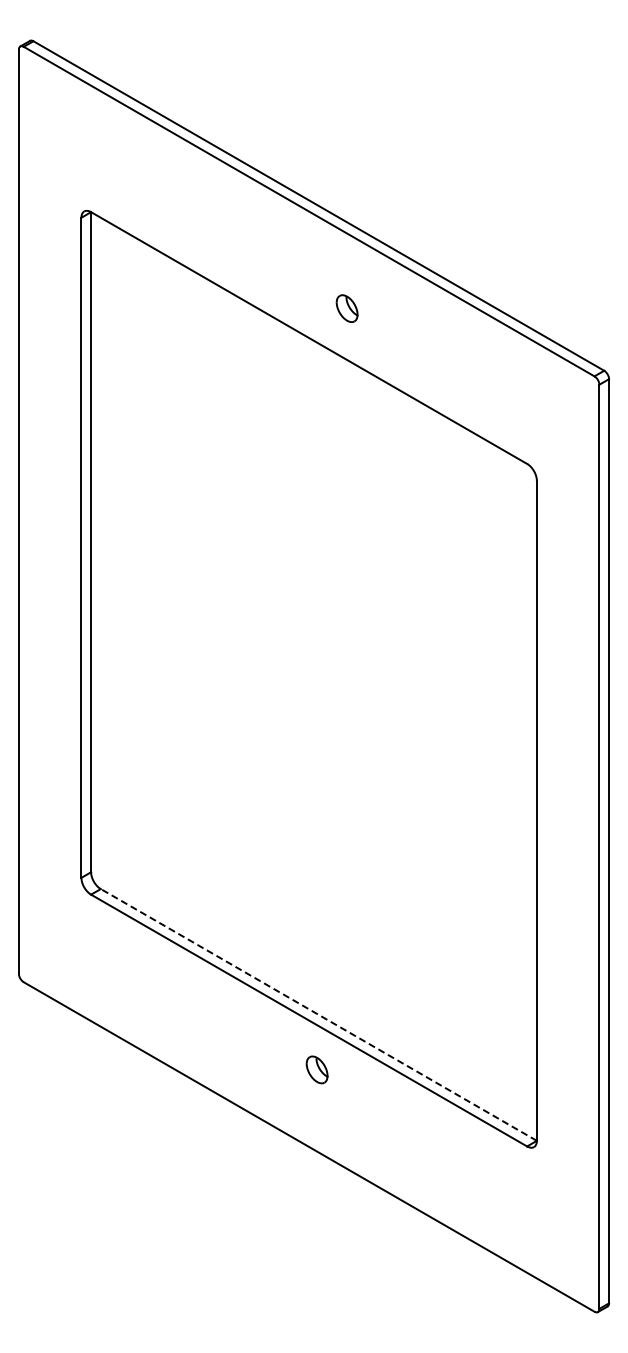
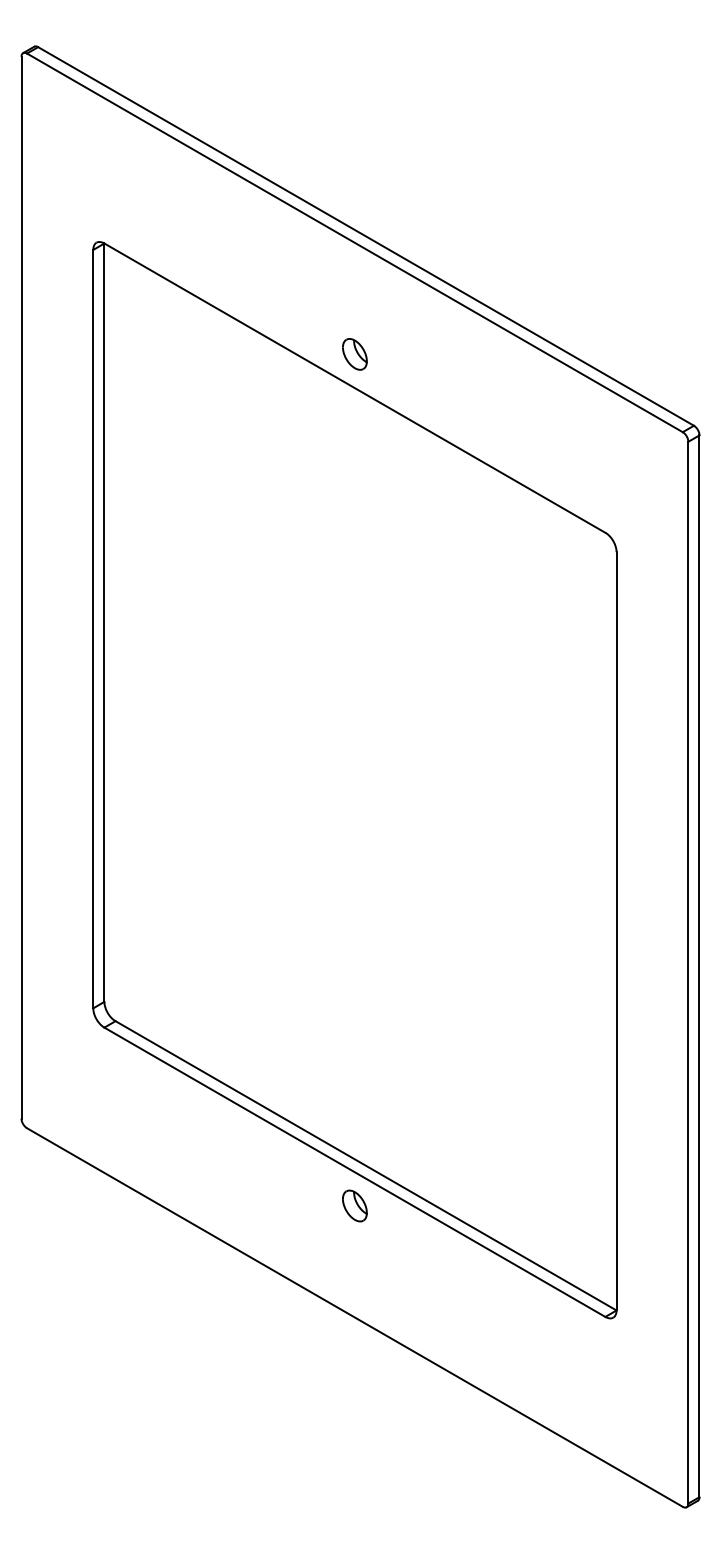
part: (346, 308) -> (354, 354), moved
line: (318, 1014) -> (365, 1165), dashed -> solid
part: (316, 1069) -> (354, 1205), moved

